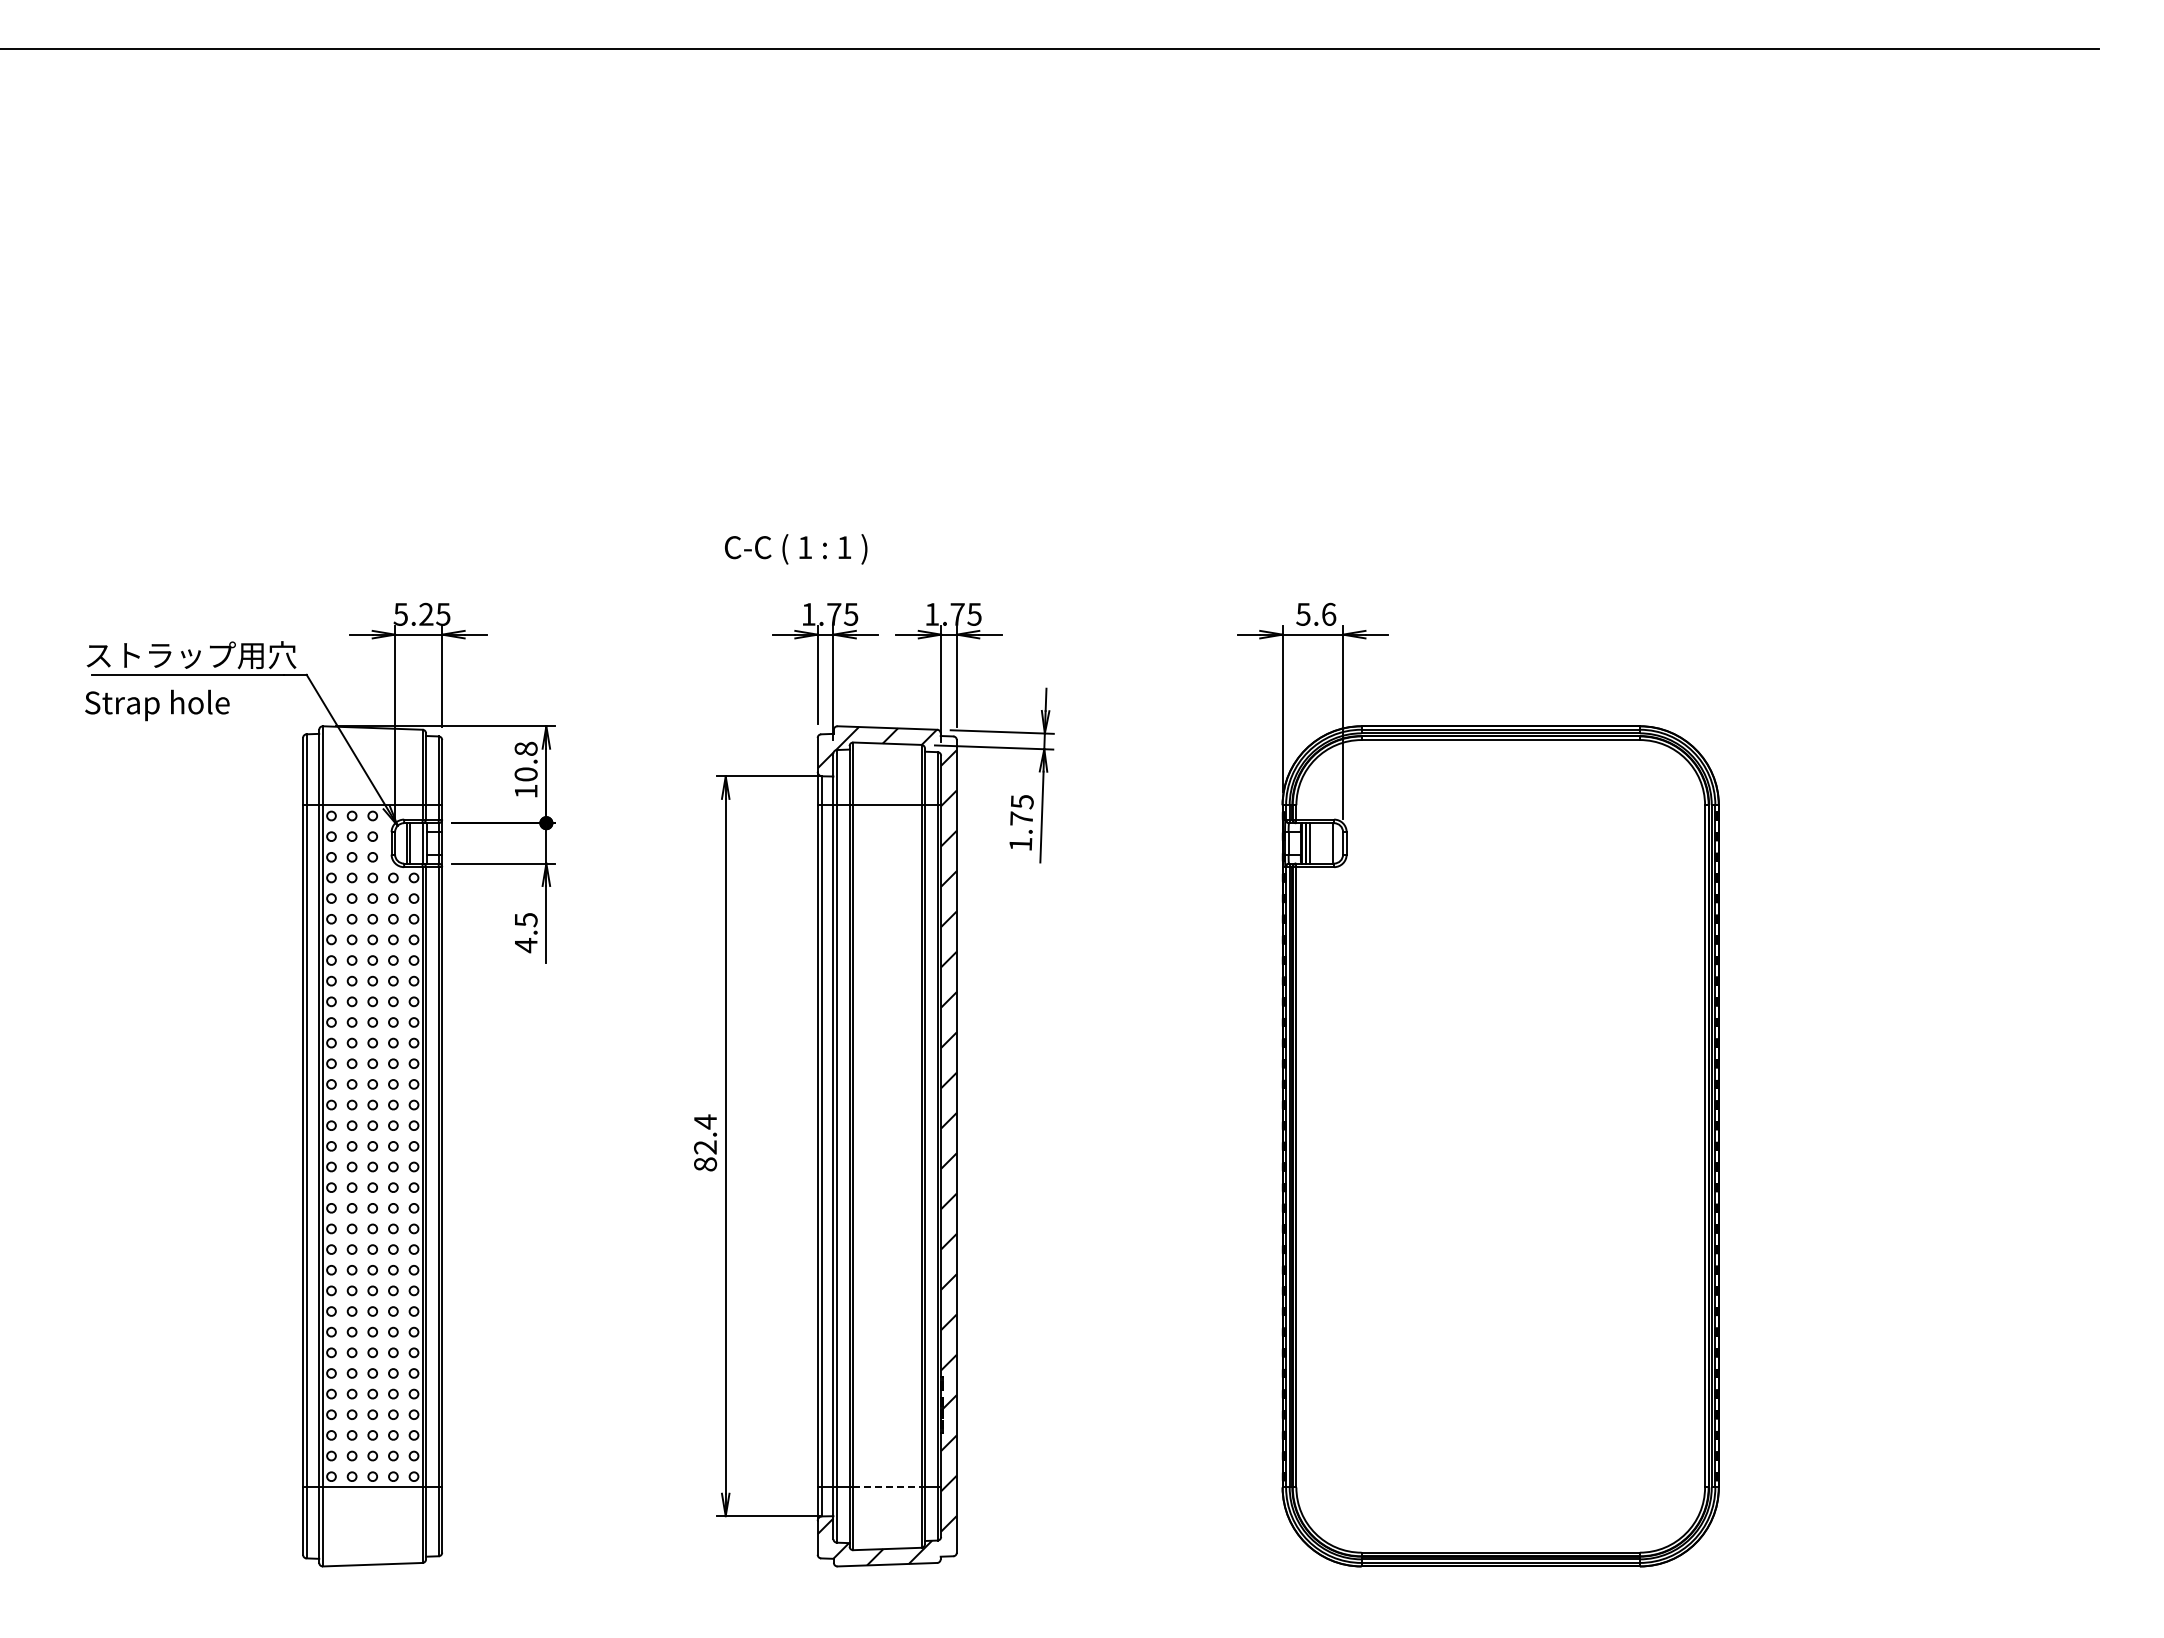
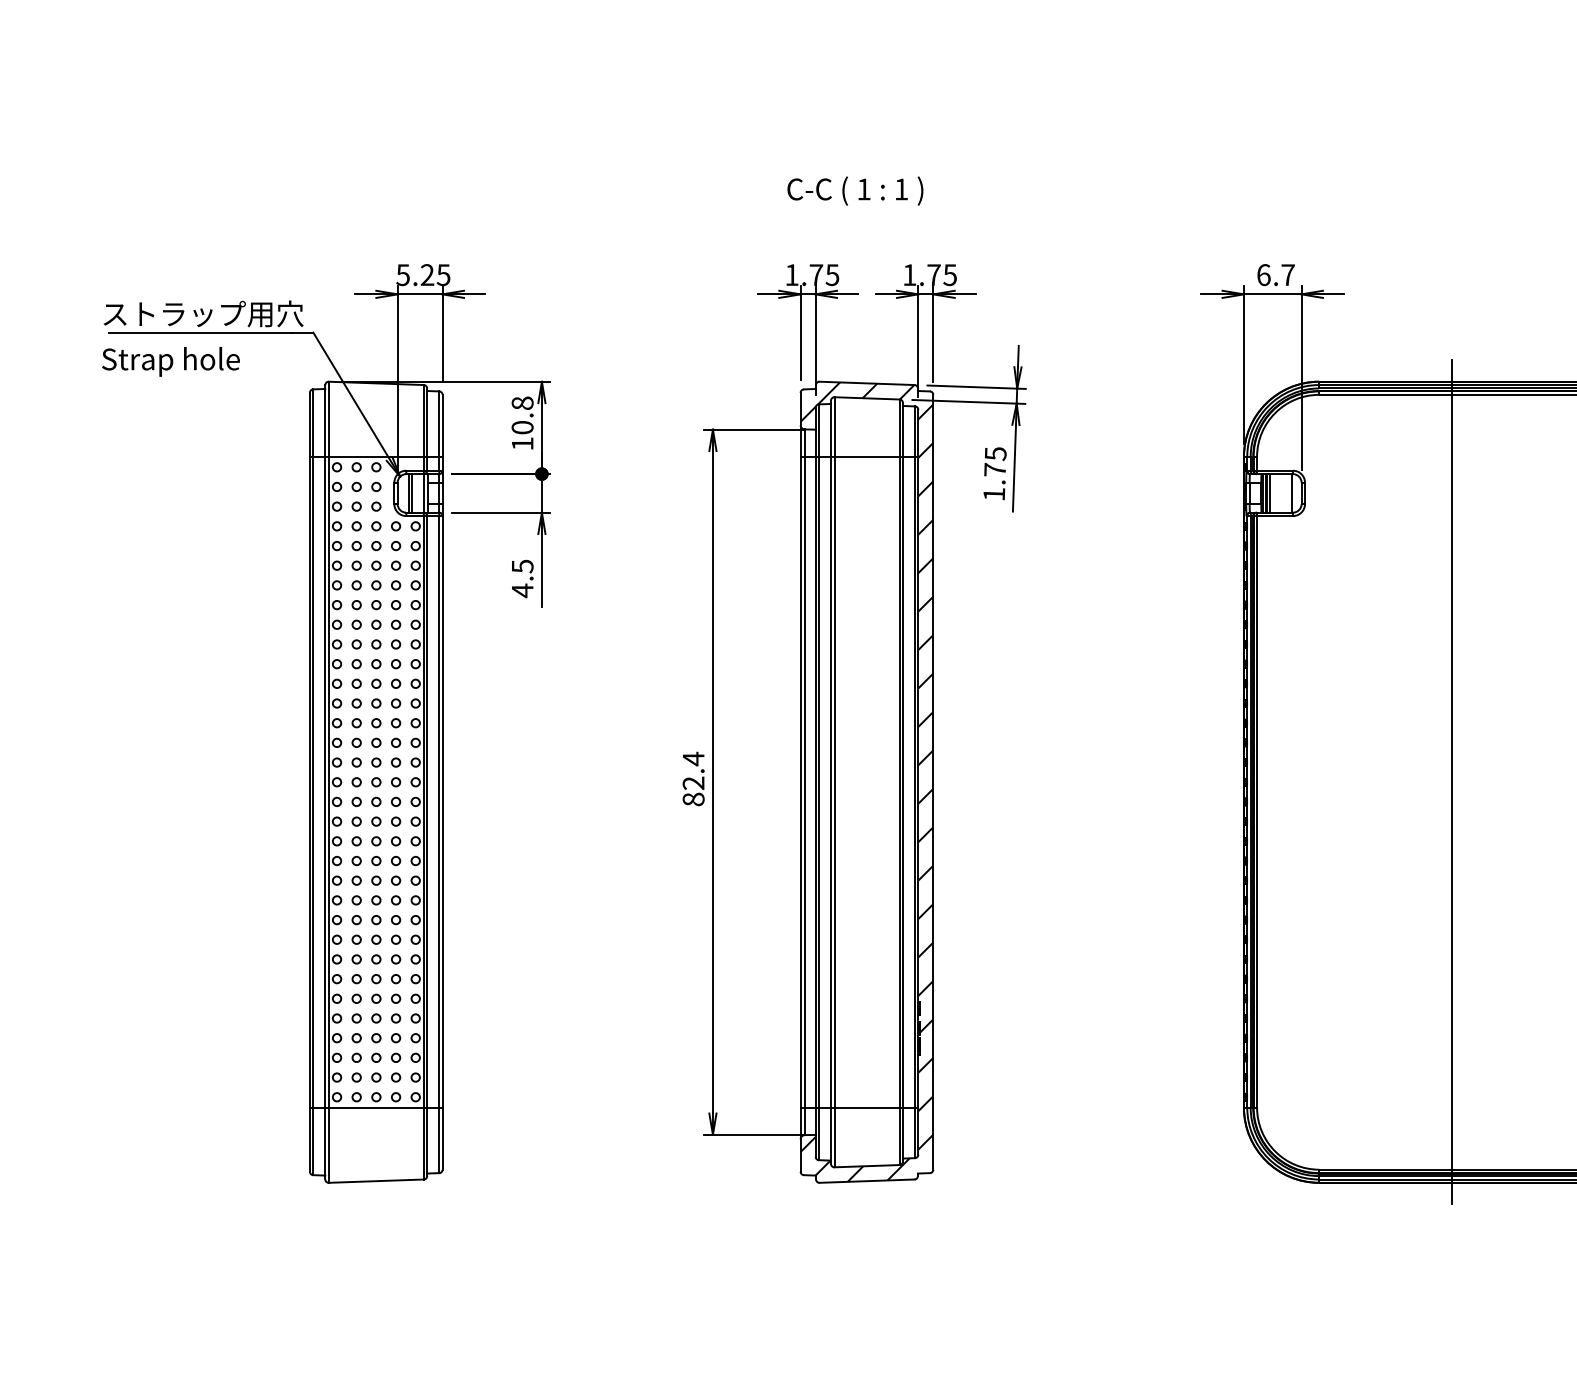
text: (796, 549) -> (855, 191), moved
text: (1316, 613) -> (1276, 274), 5.6 -> 6.7
line: (1500, 1145) -> (1451, 781), added
line: (887, 1487) -> (867, 1107), dashed -> solid

